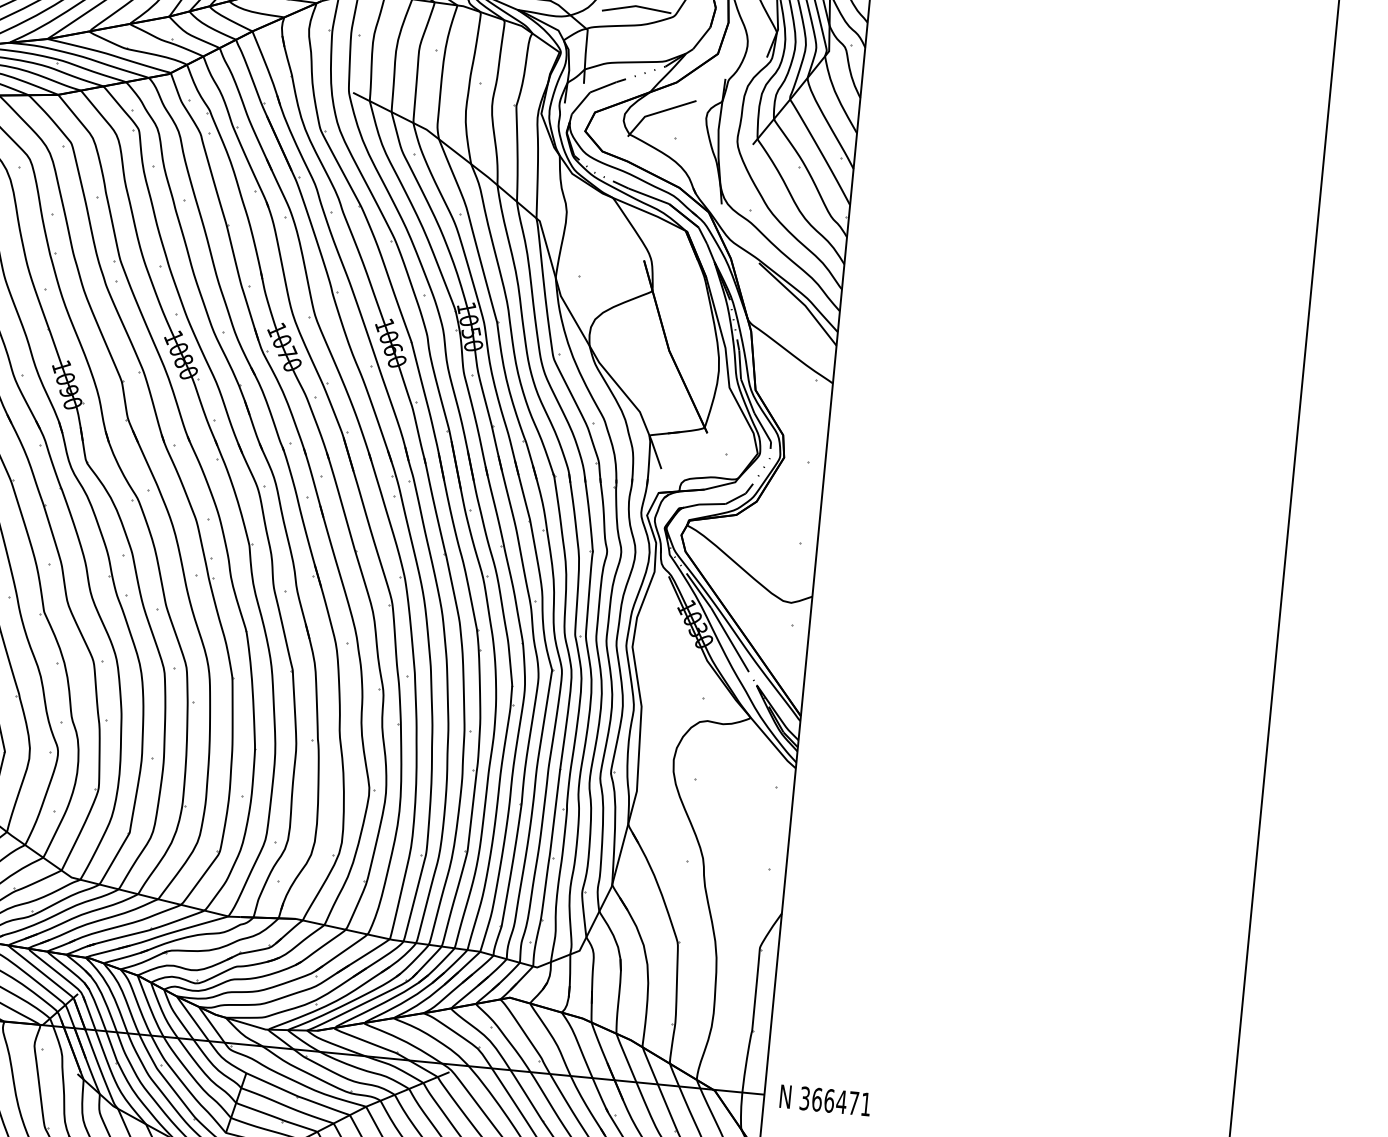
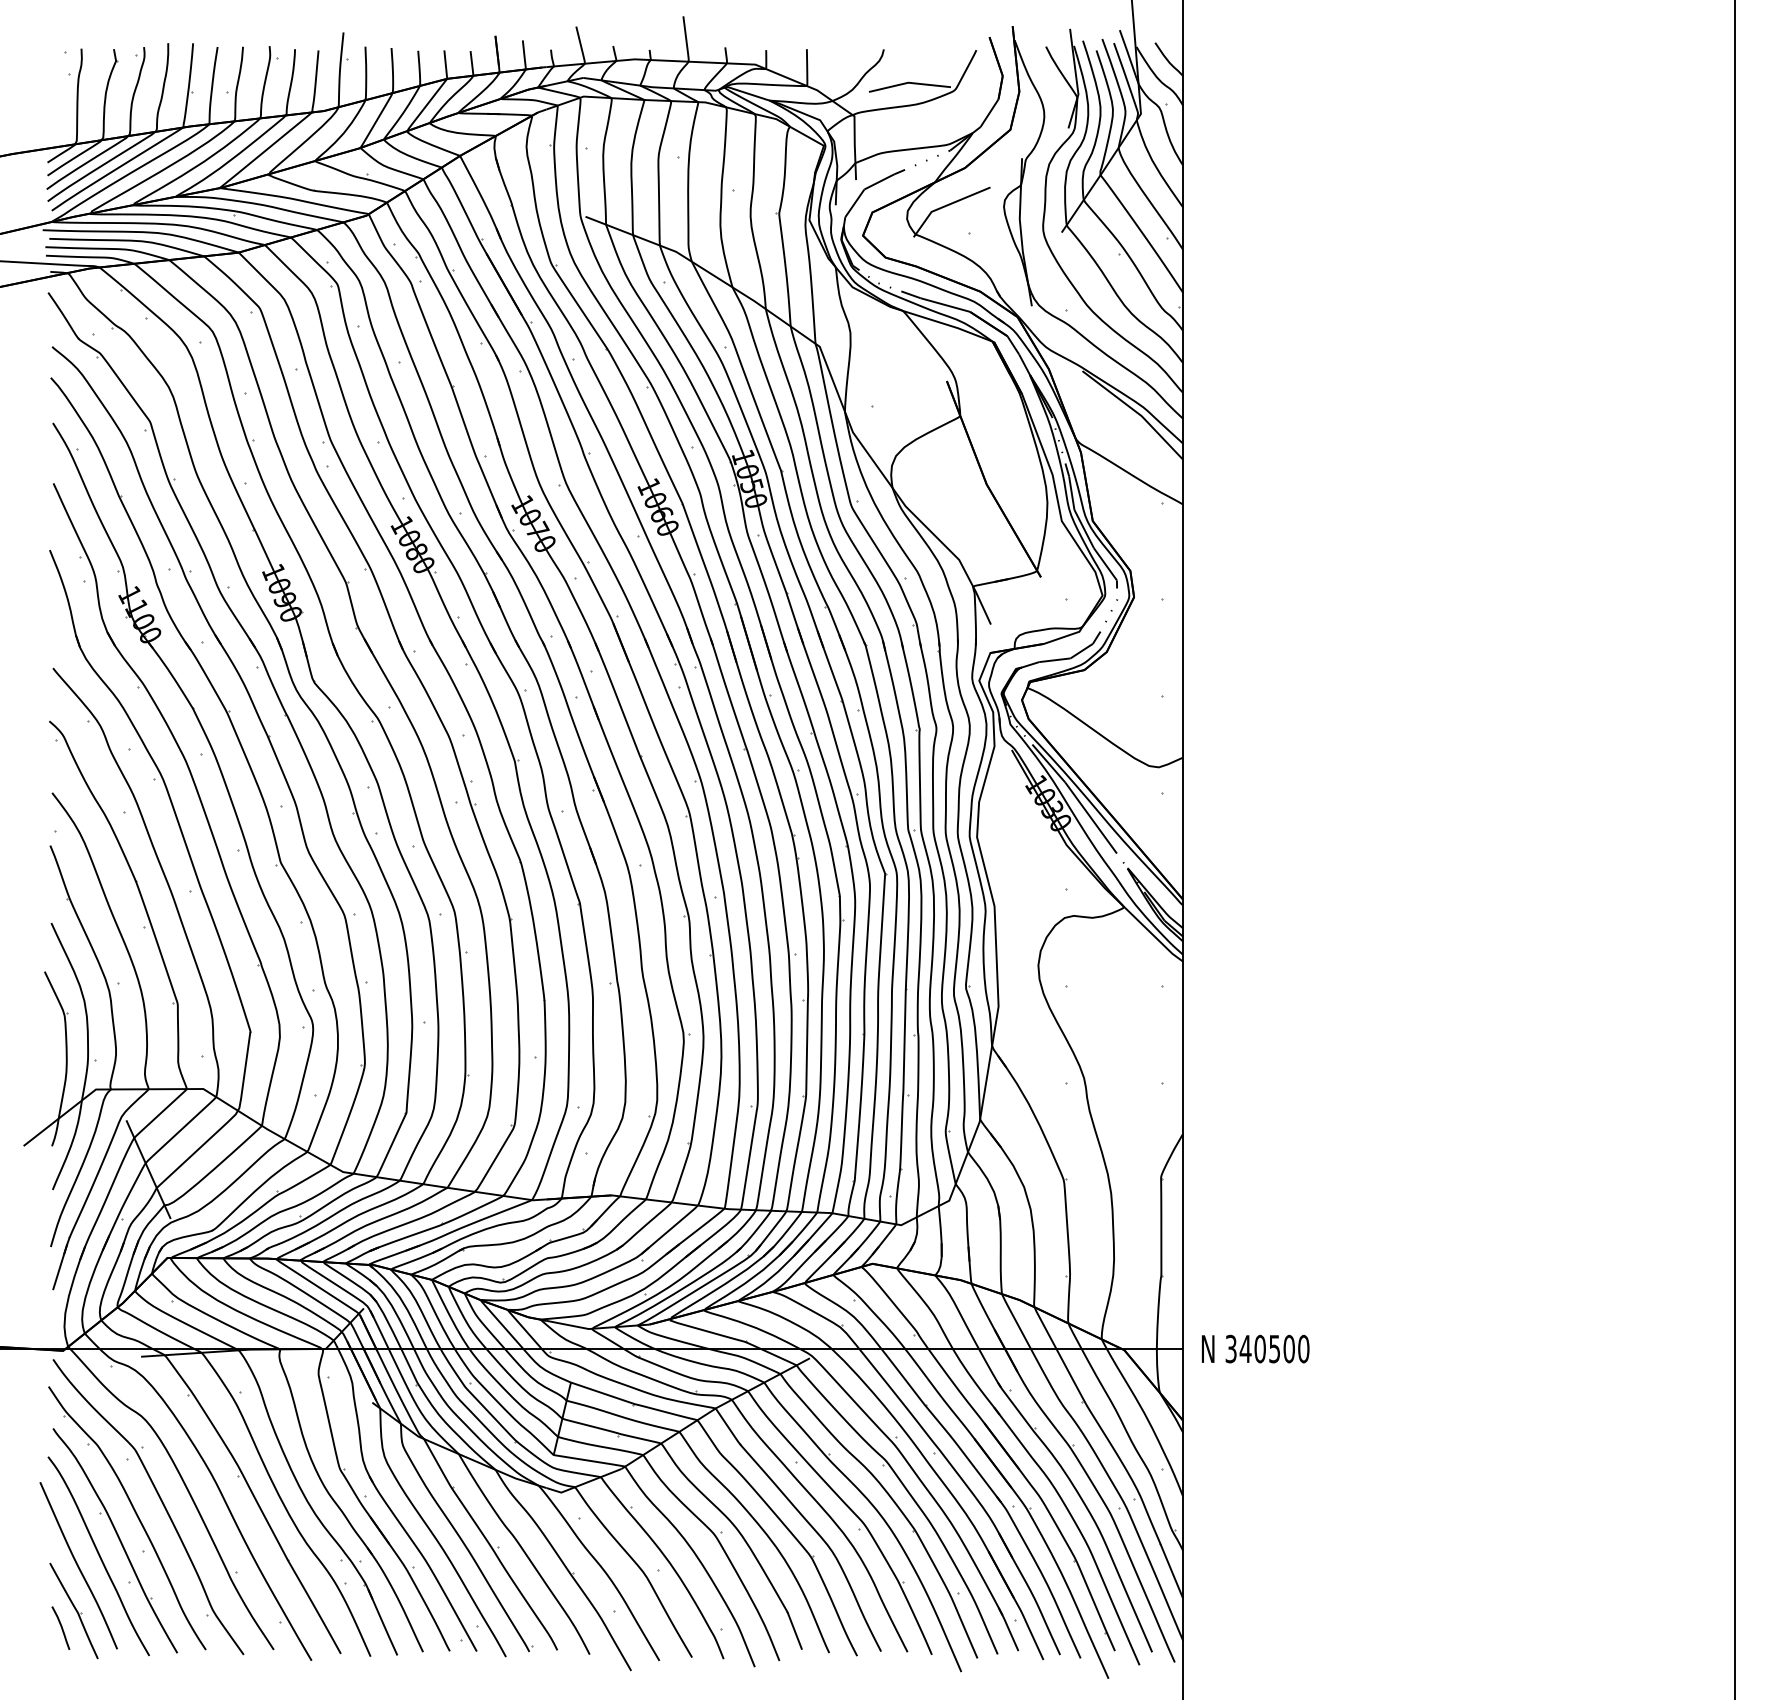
text: (841, 1101) -> (1274, 1348), 366471 -> 340500

